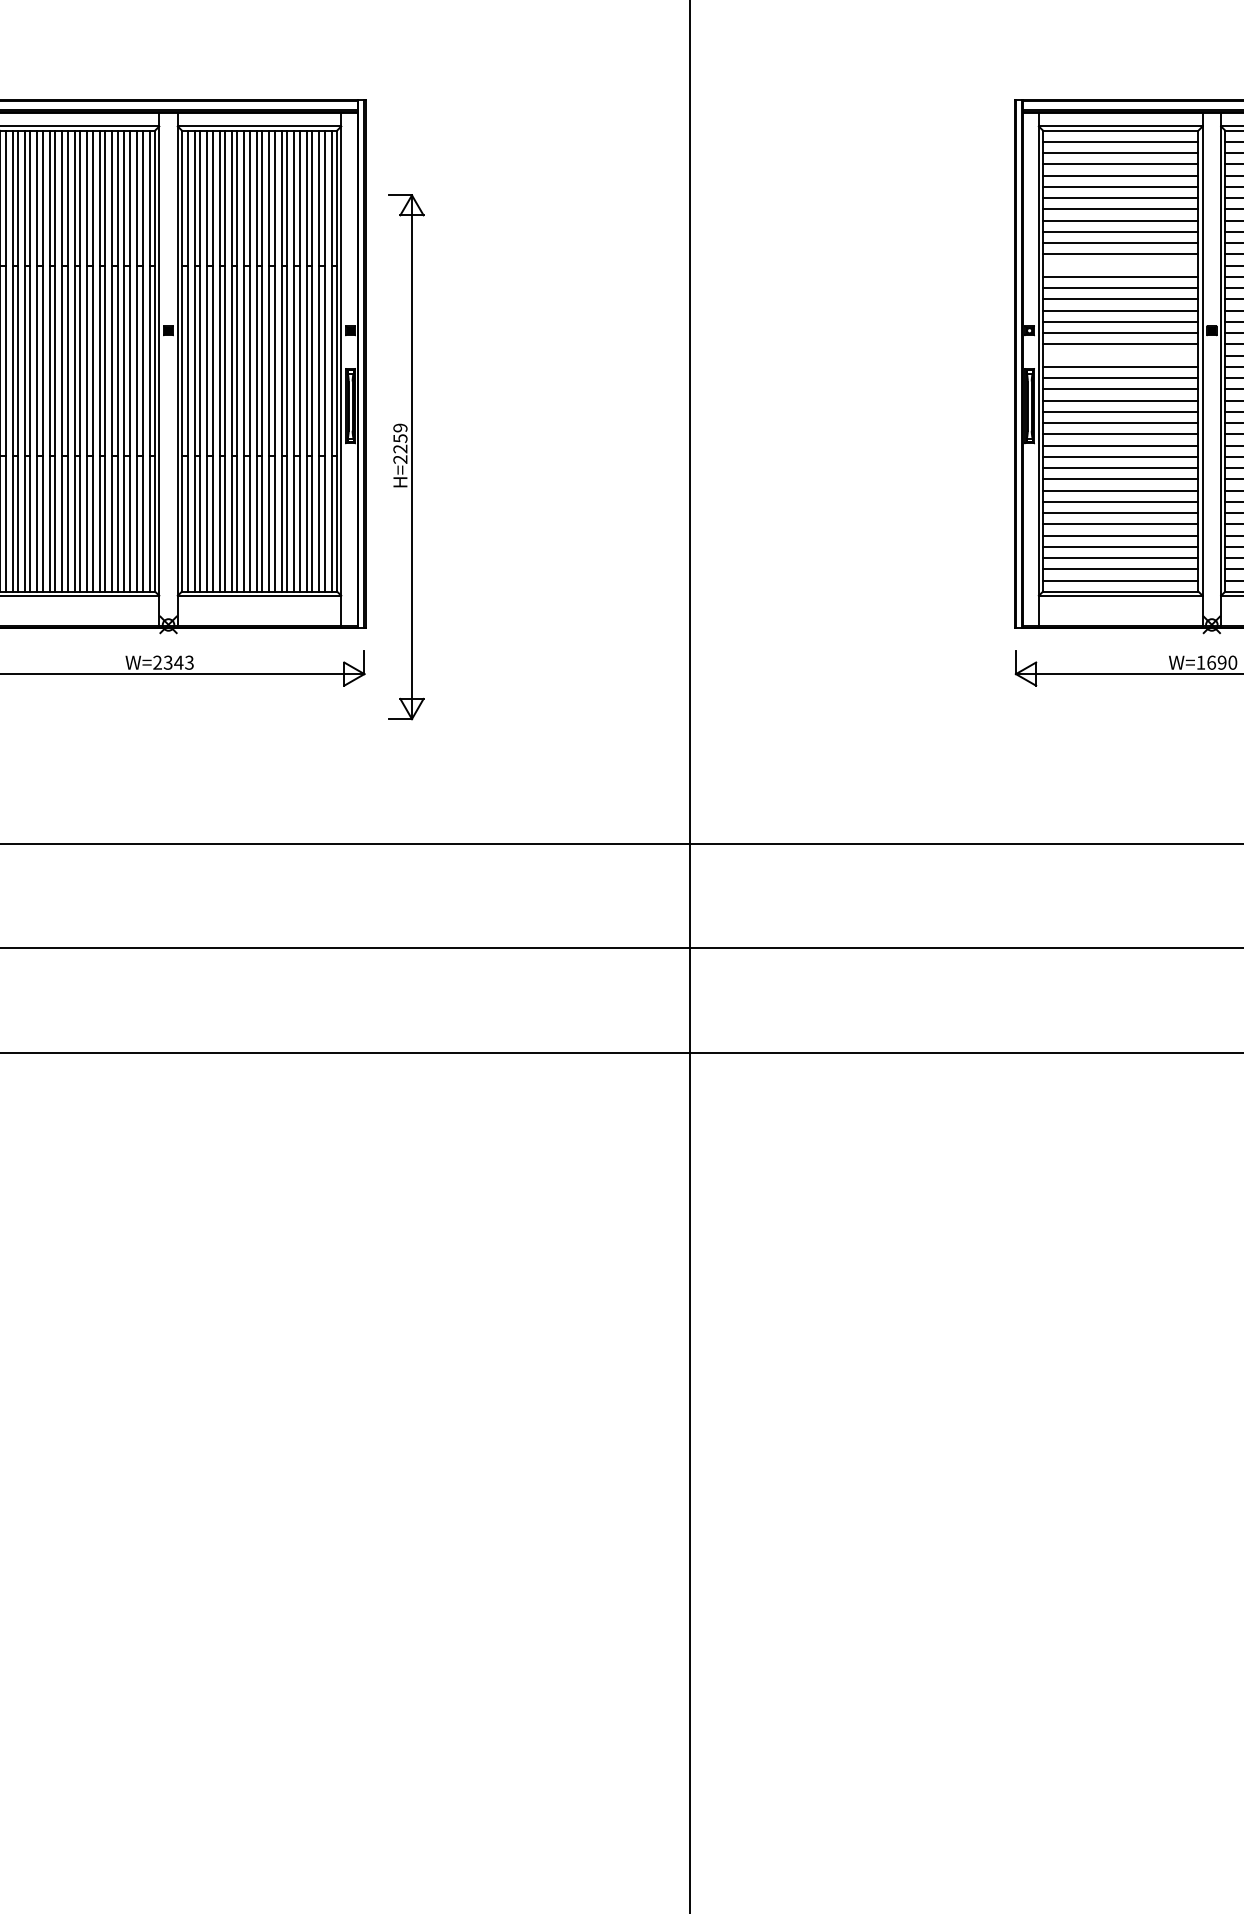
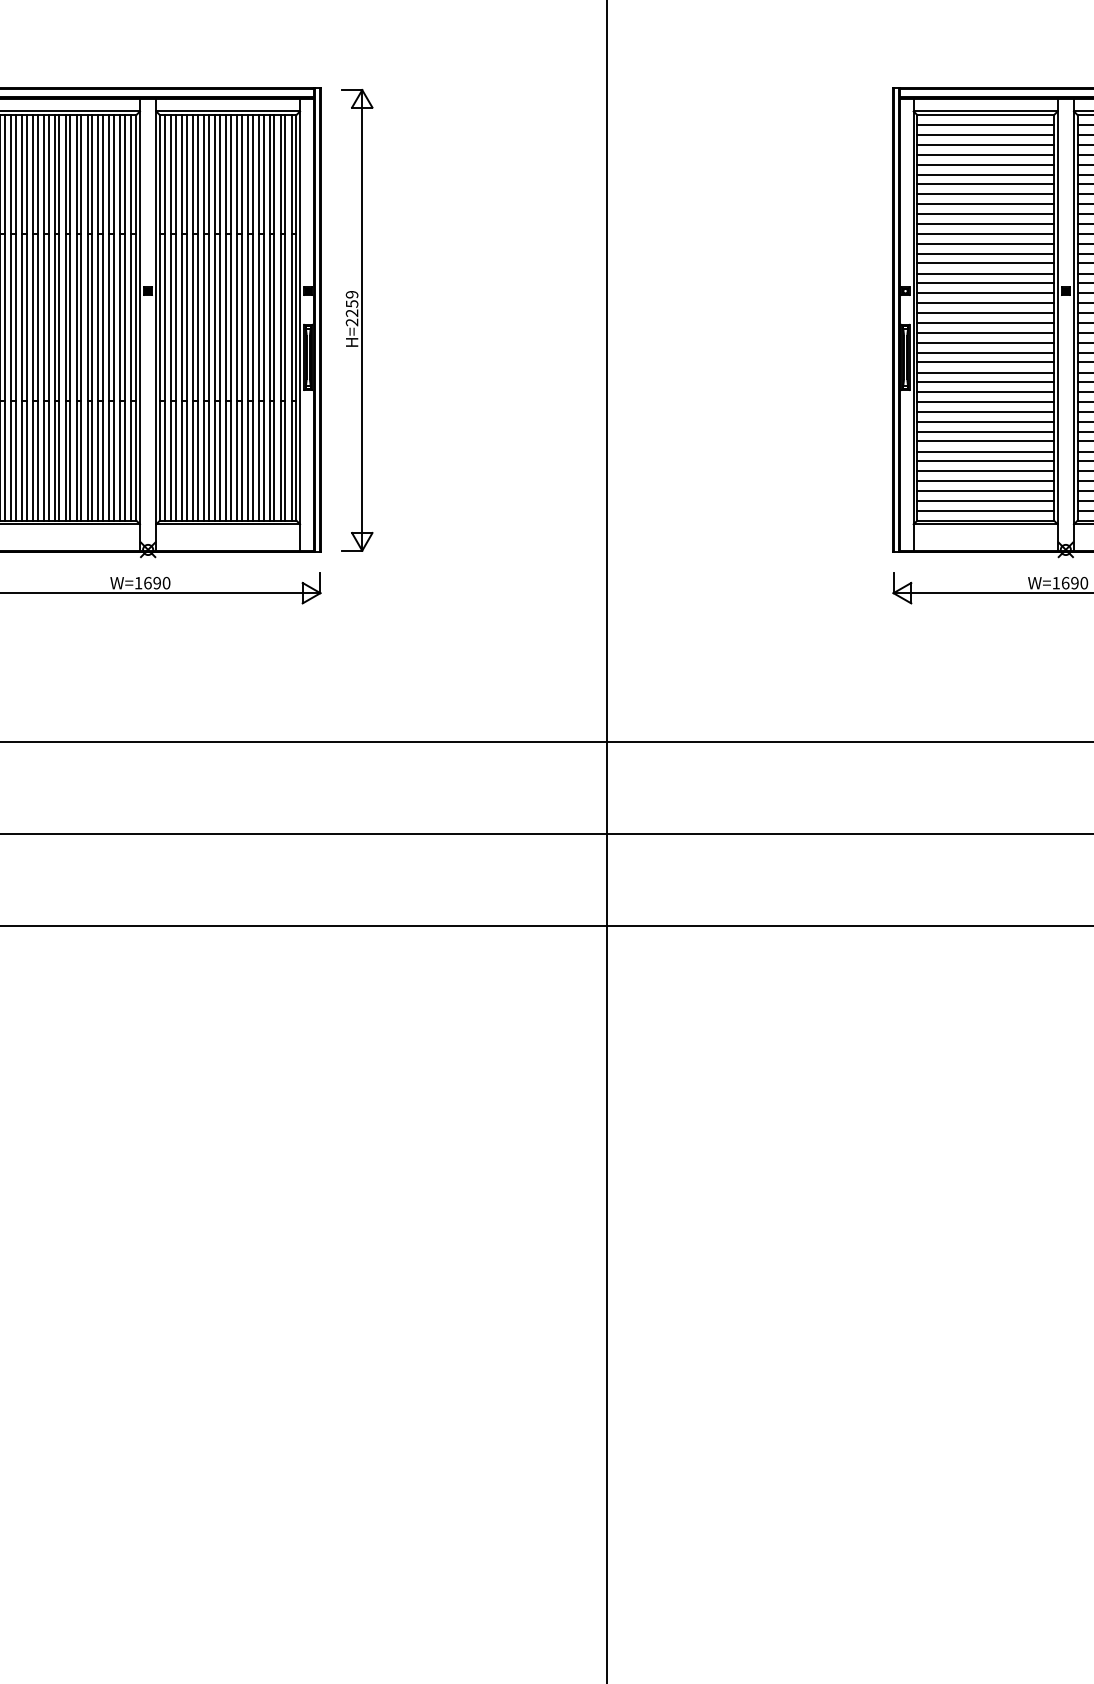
line: (1120, 266) -> (985, 234), added
line: (1120, 356) -> (985, 313), added
part: (406, 457) -> (357, 320), moved
text: (173, 661) -> (152, 582), W=2343 -> W=1690

